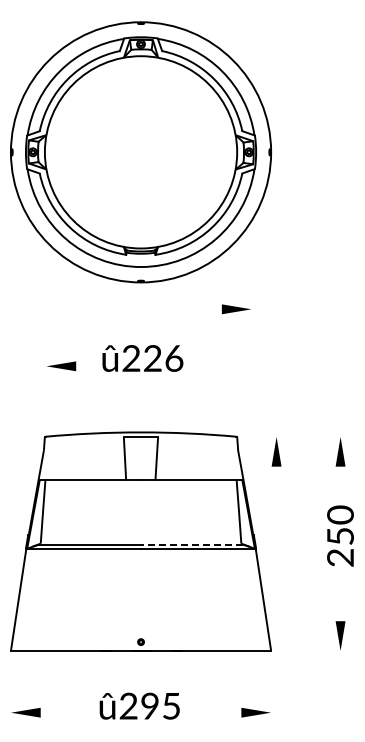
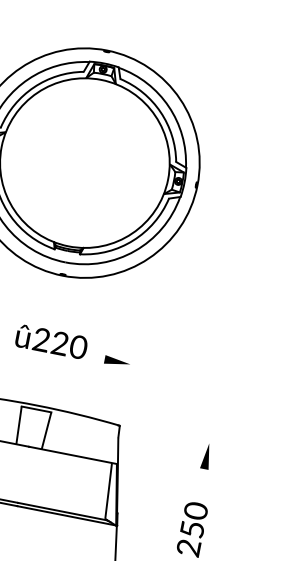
part: (236, 309) -> (117, 362), moved
text: (173, 358) -> (78, 347), 226 -> 220
part: (276, 451) -> (151, 445), removed
line: (191, 544) -> (61, 511), dashed -> solid

